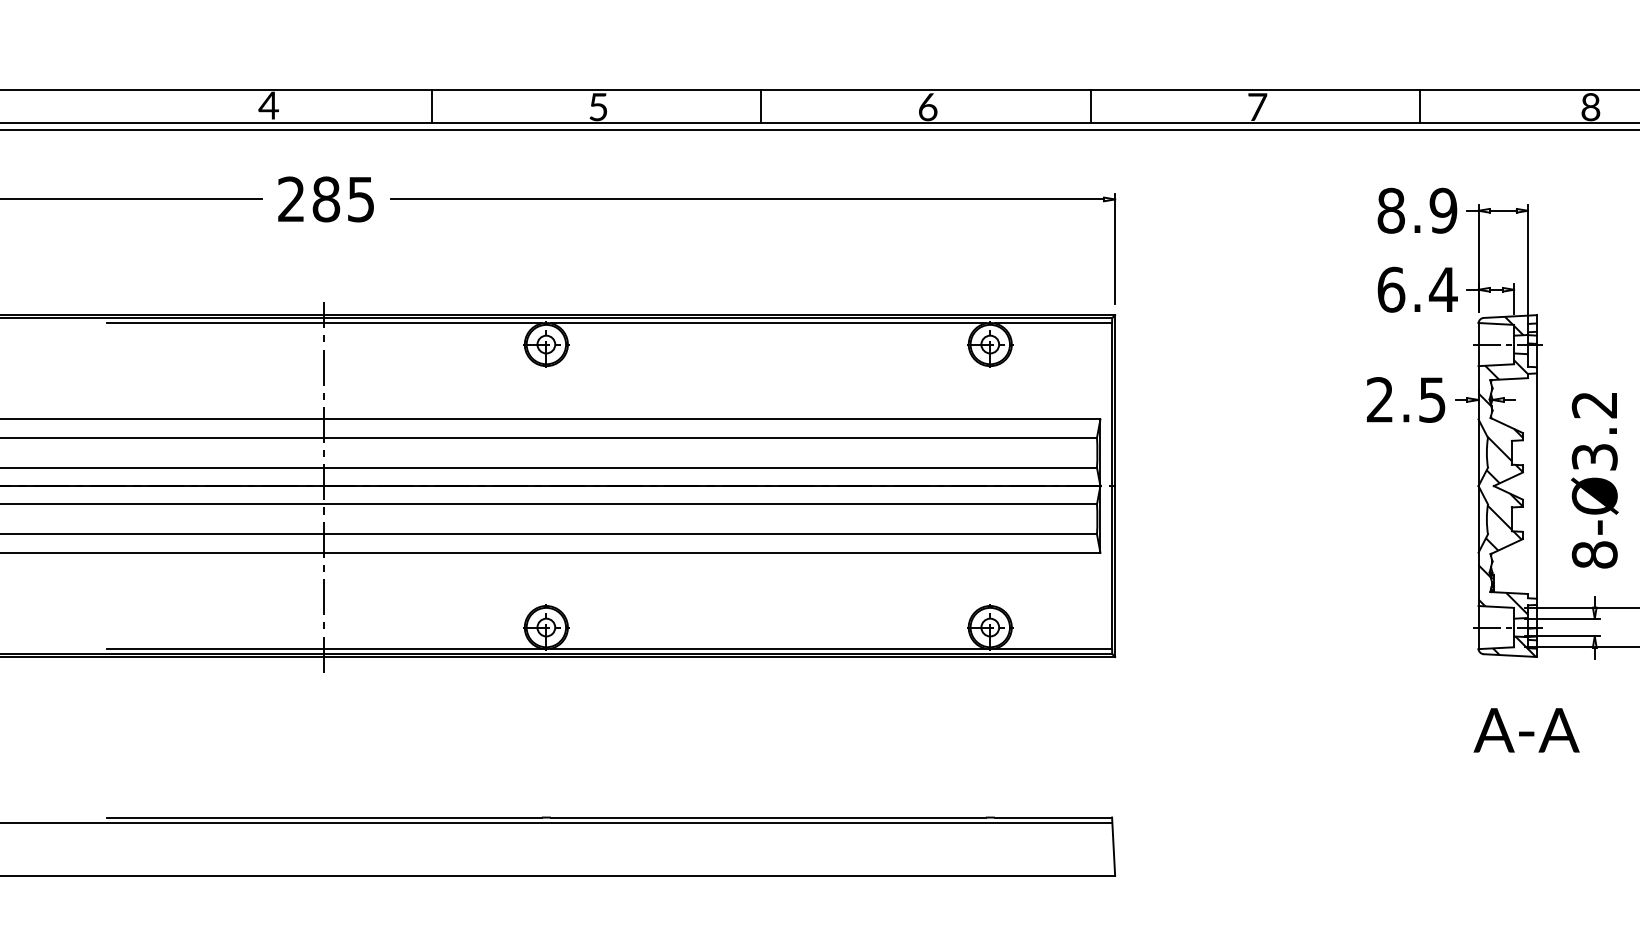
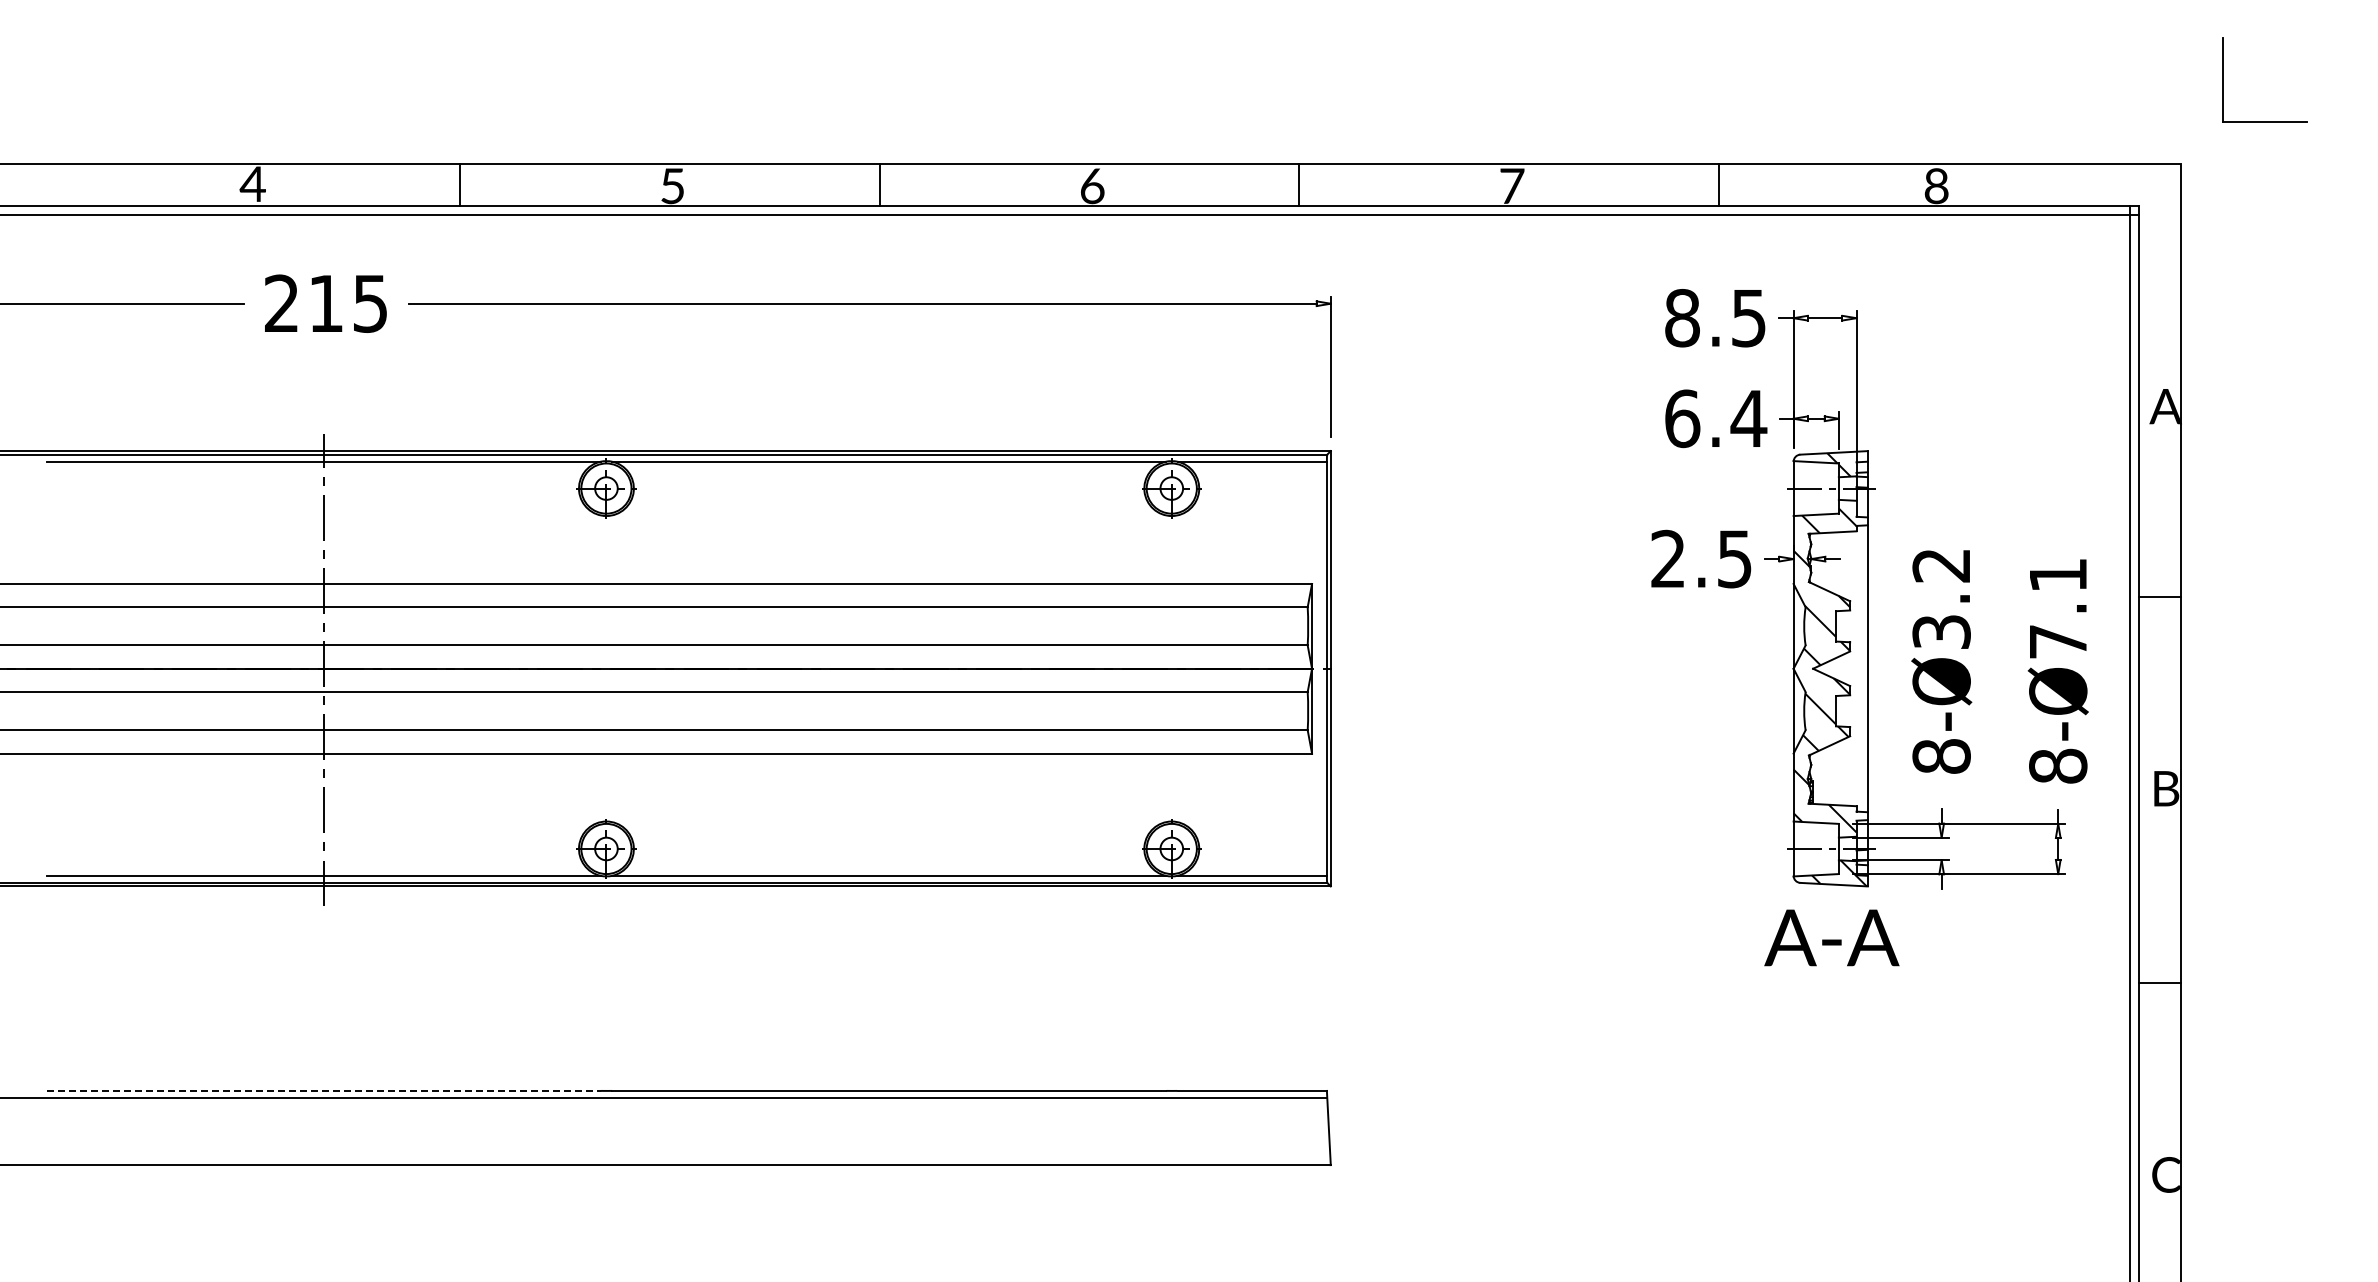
text: (326, 199) -> (326, 303), 285 -> 215
text: (1443, 211) -> (1748, 318), 8.9 -> 8.5
text: (1526, 730) -> (1831, 937), moved
line: (324, 817) -> (323, 1090), solid -> dashed

